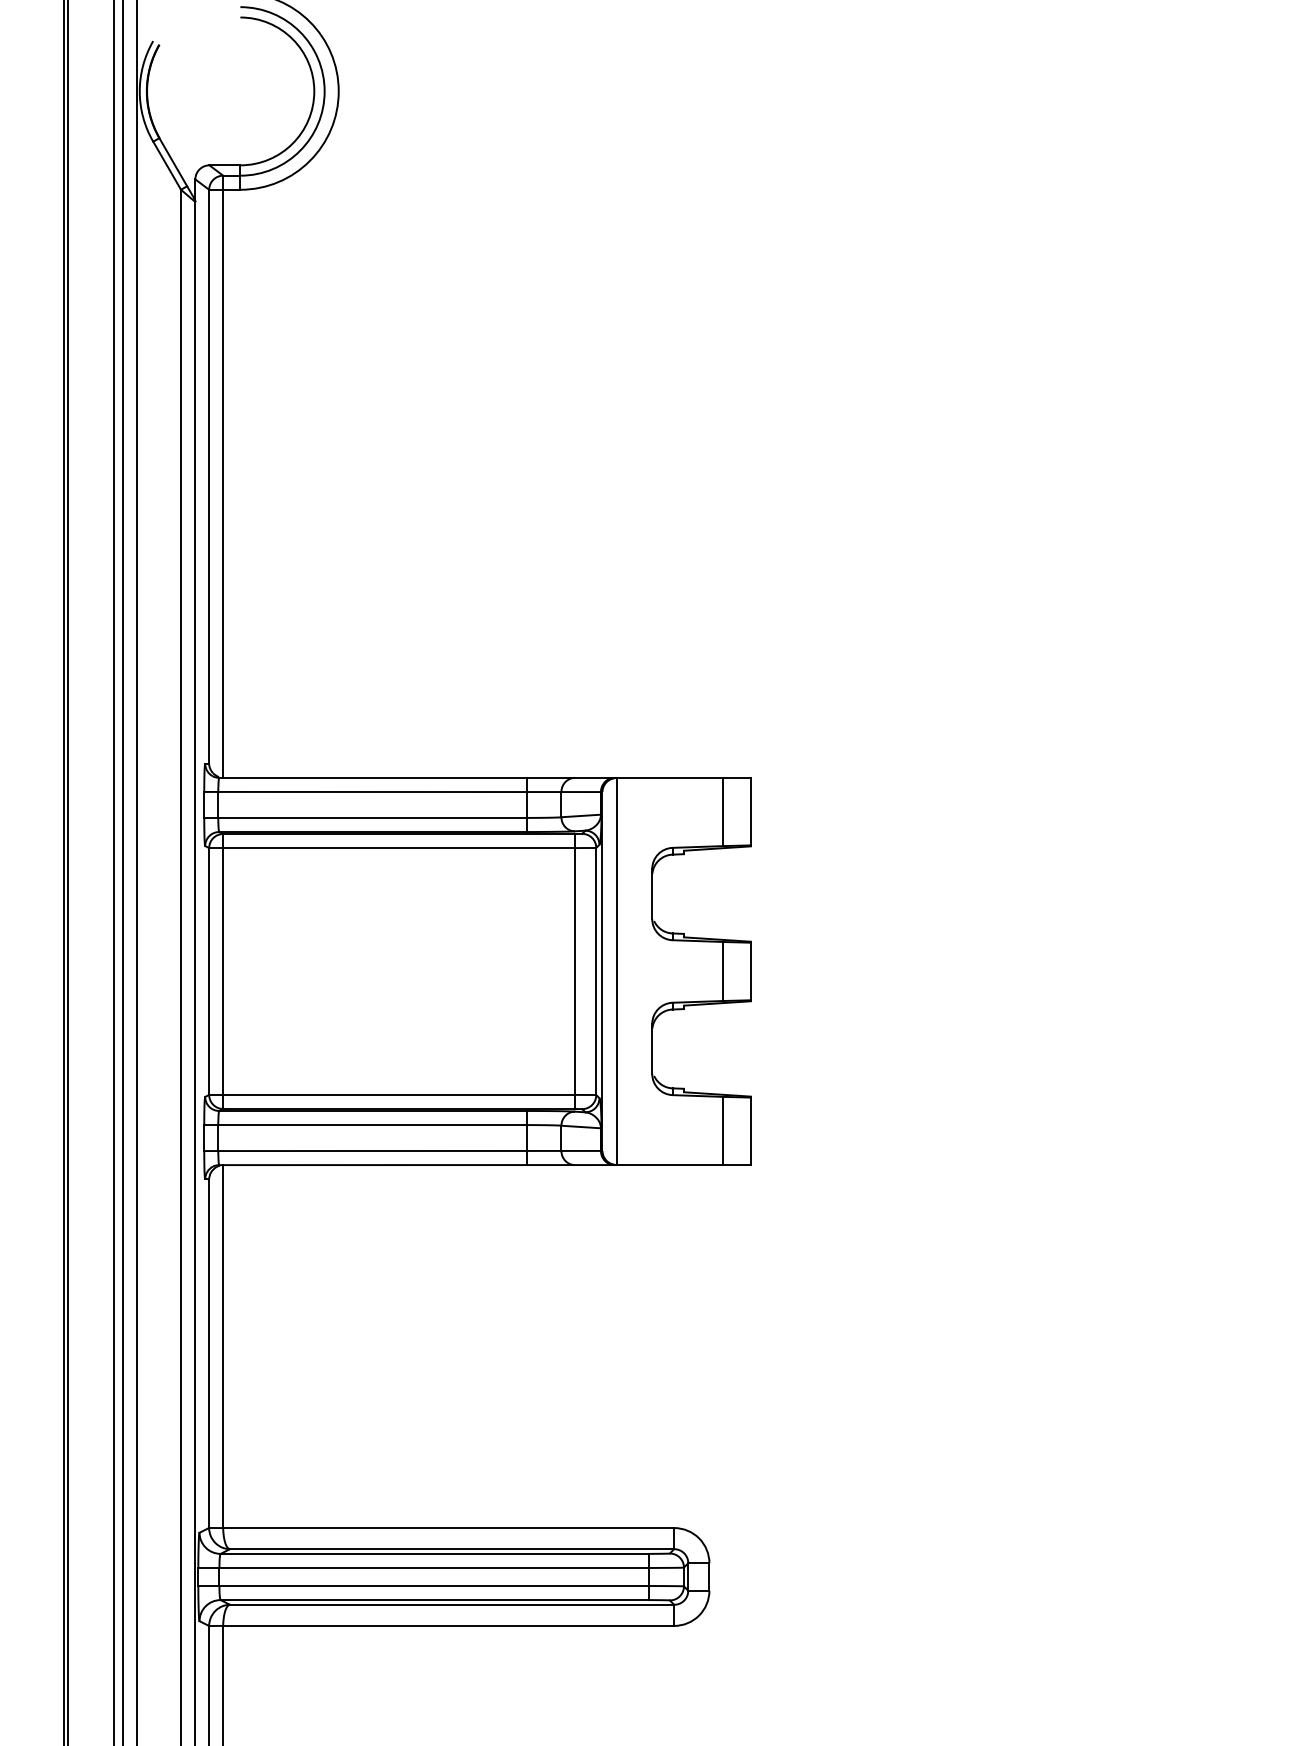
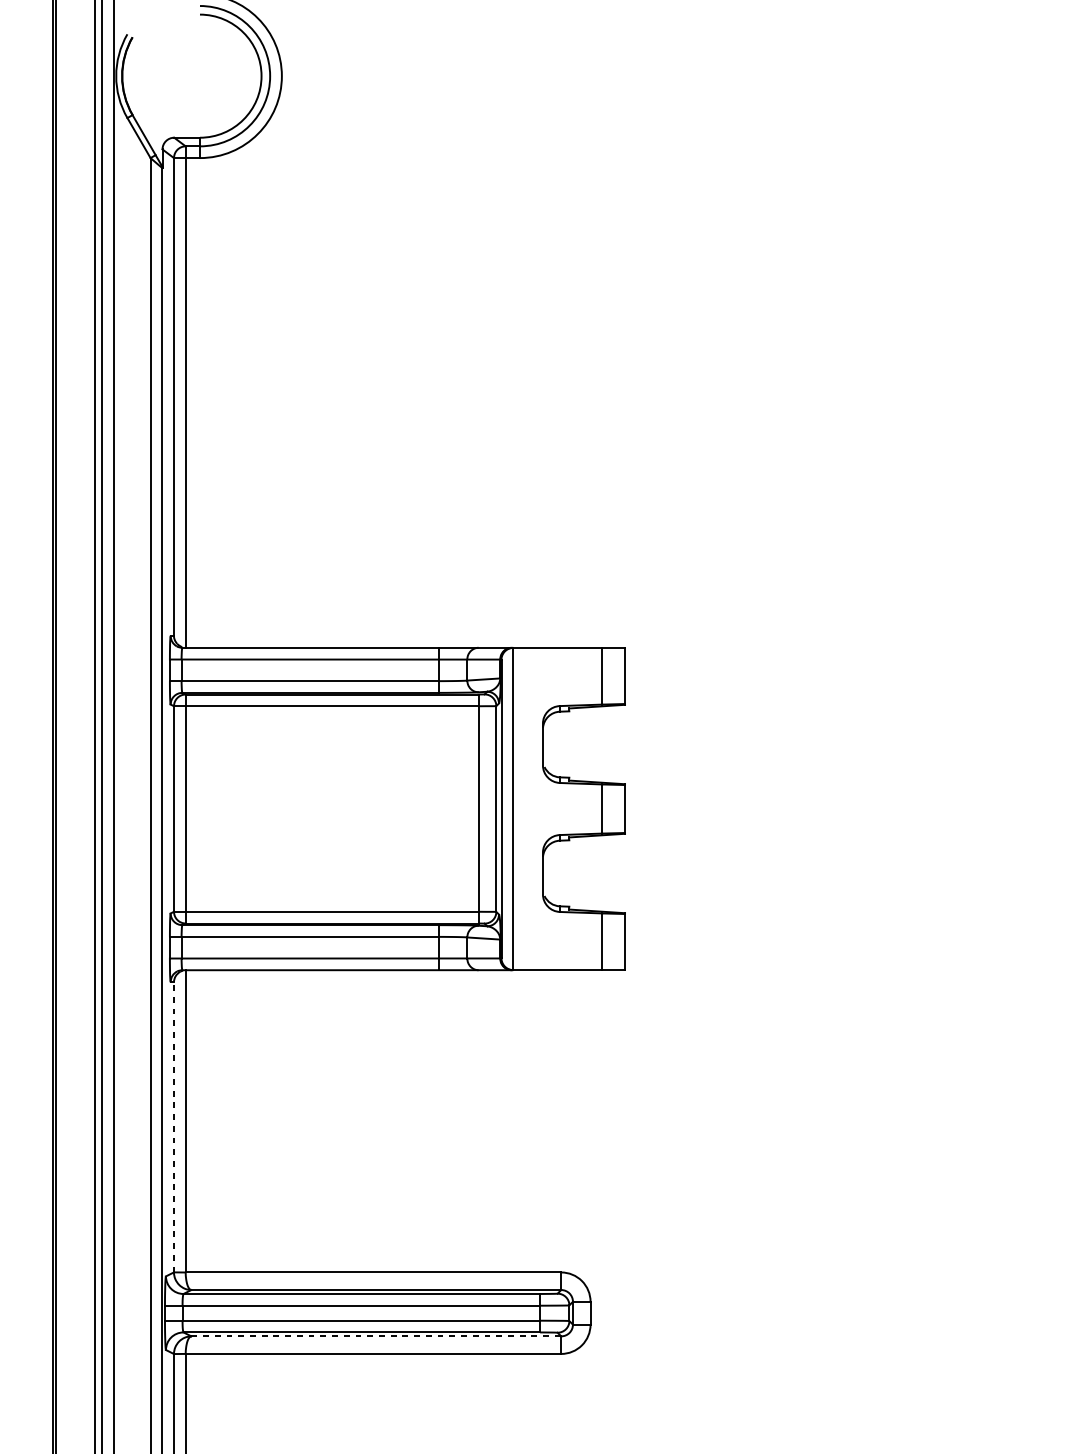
line: (209, 1353) -> (174, 1127), solid -> dashed
line: (452, 1604) -> (376, 1336), solid -> dashed

